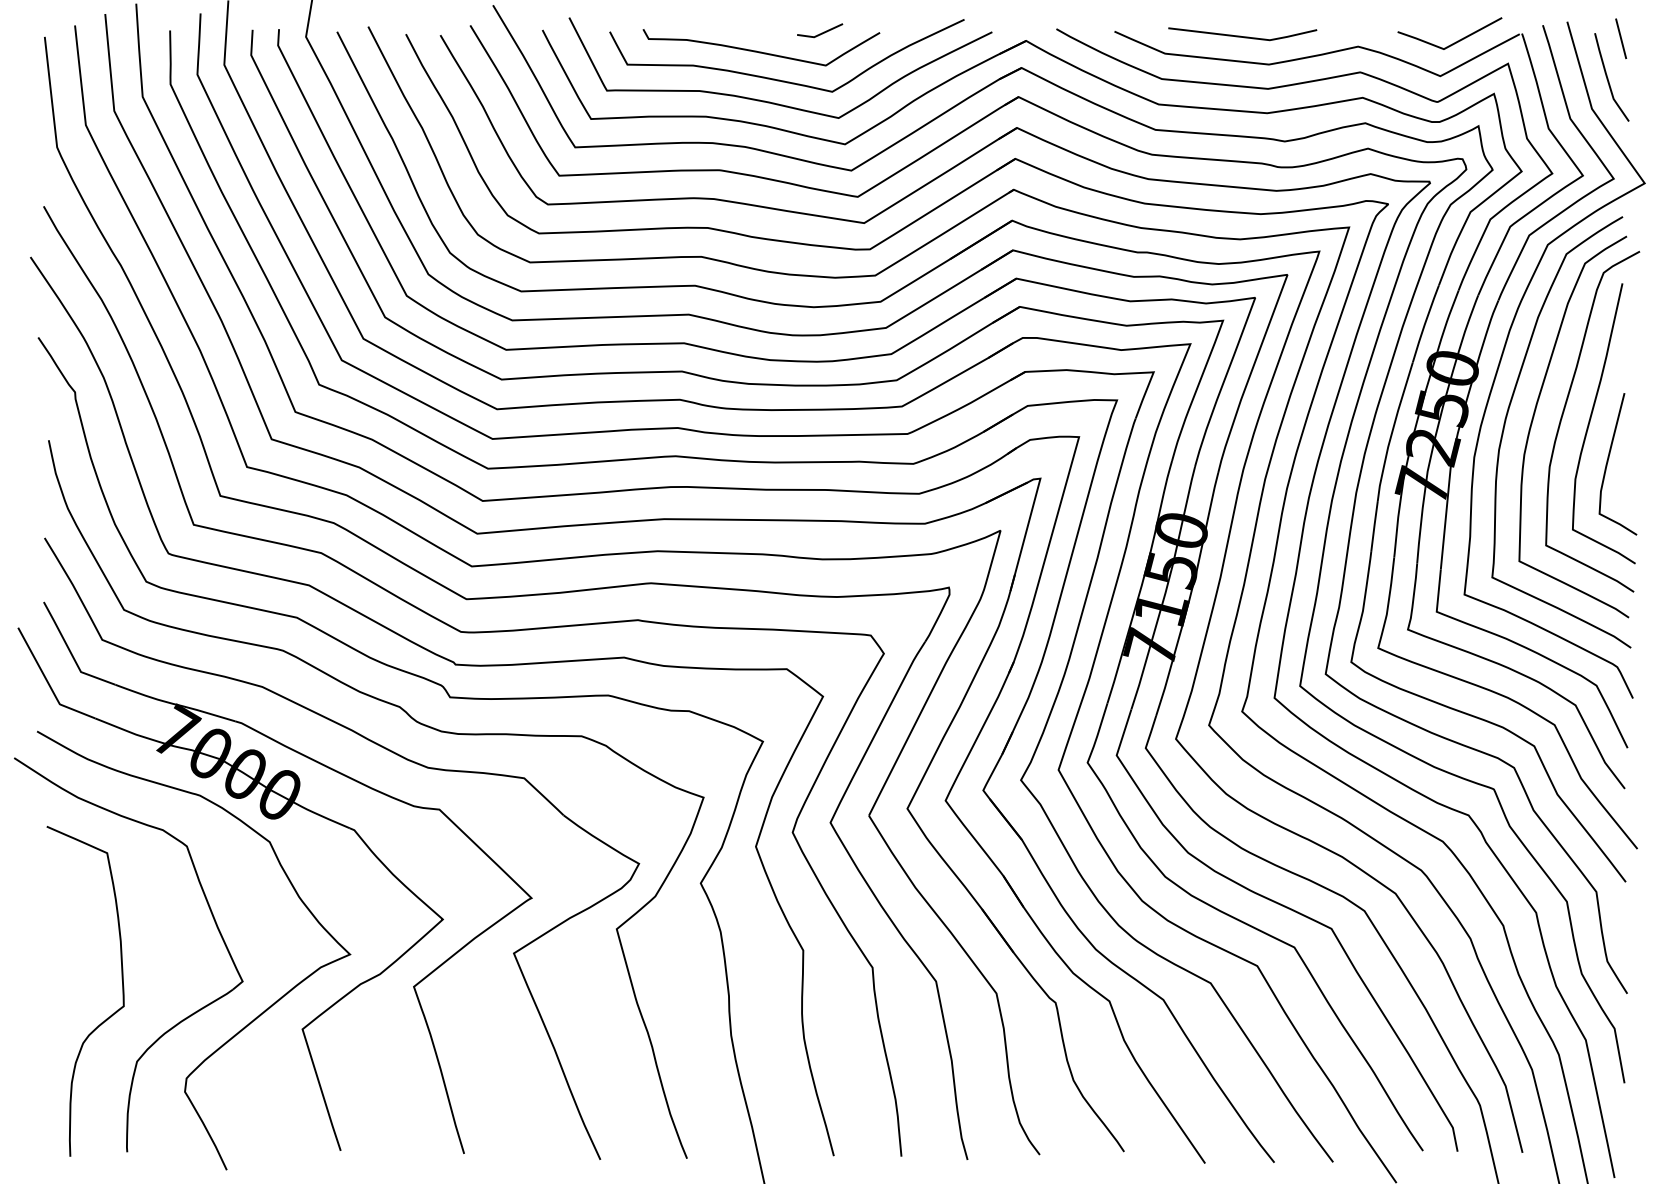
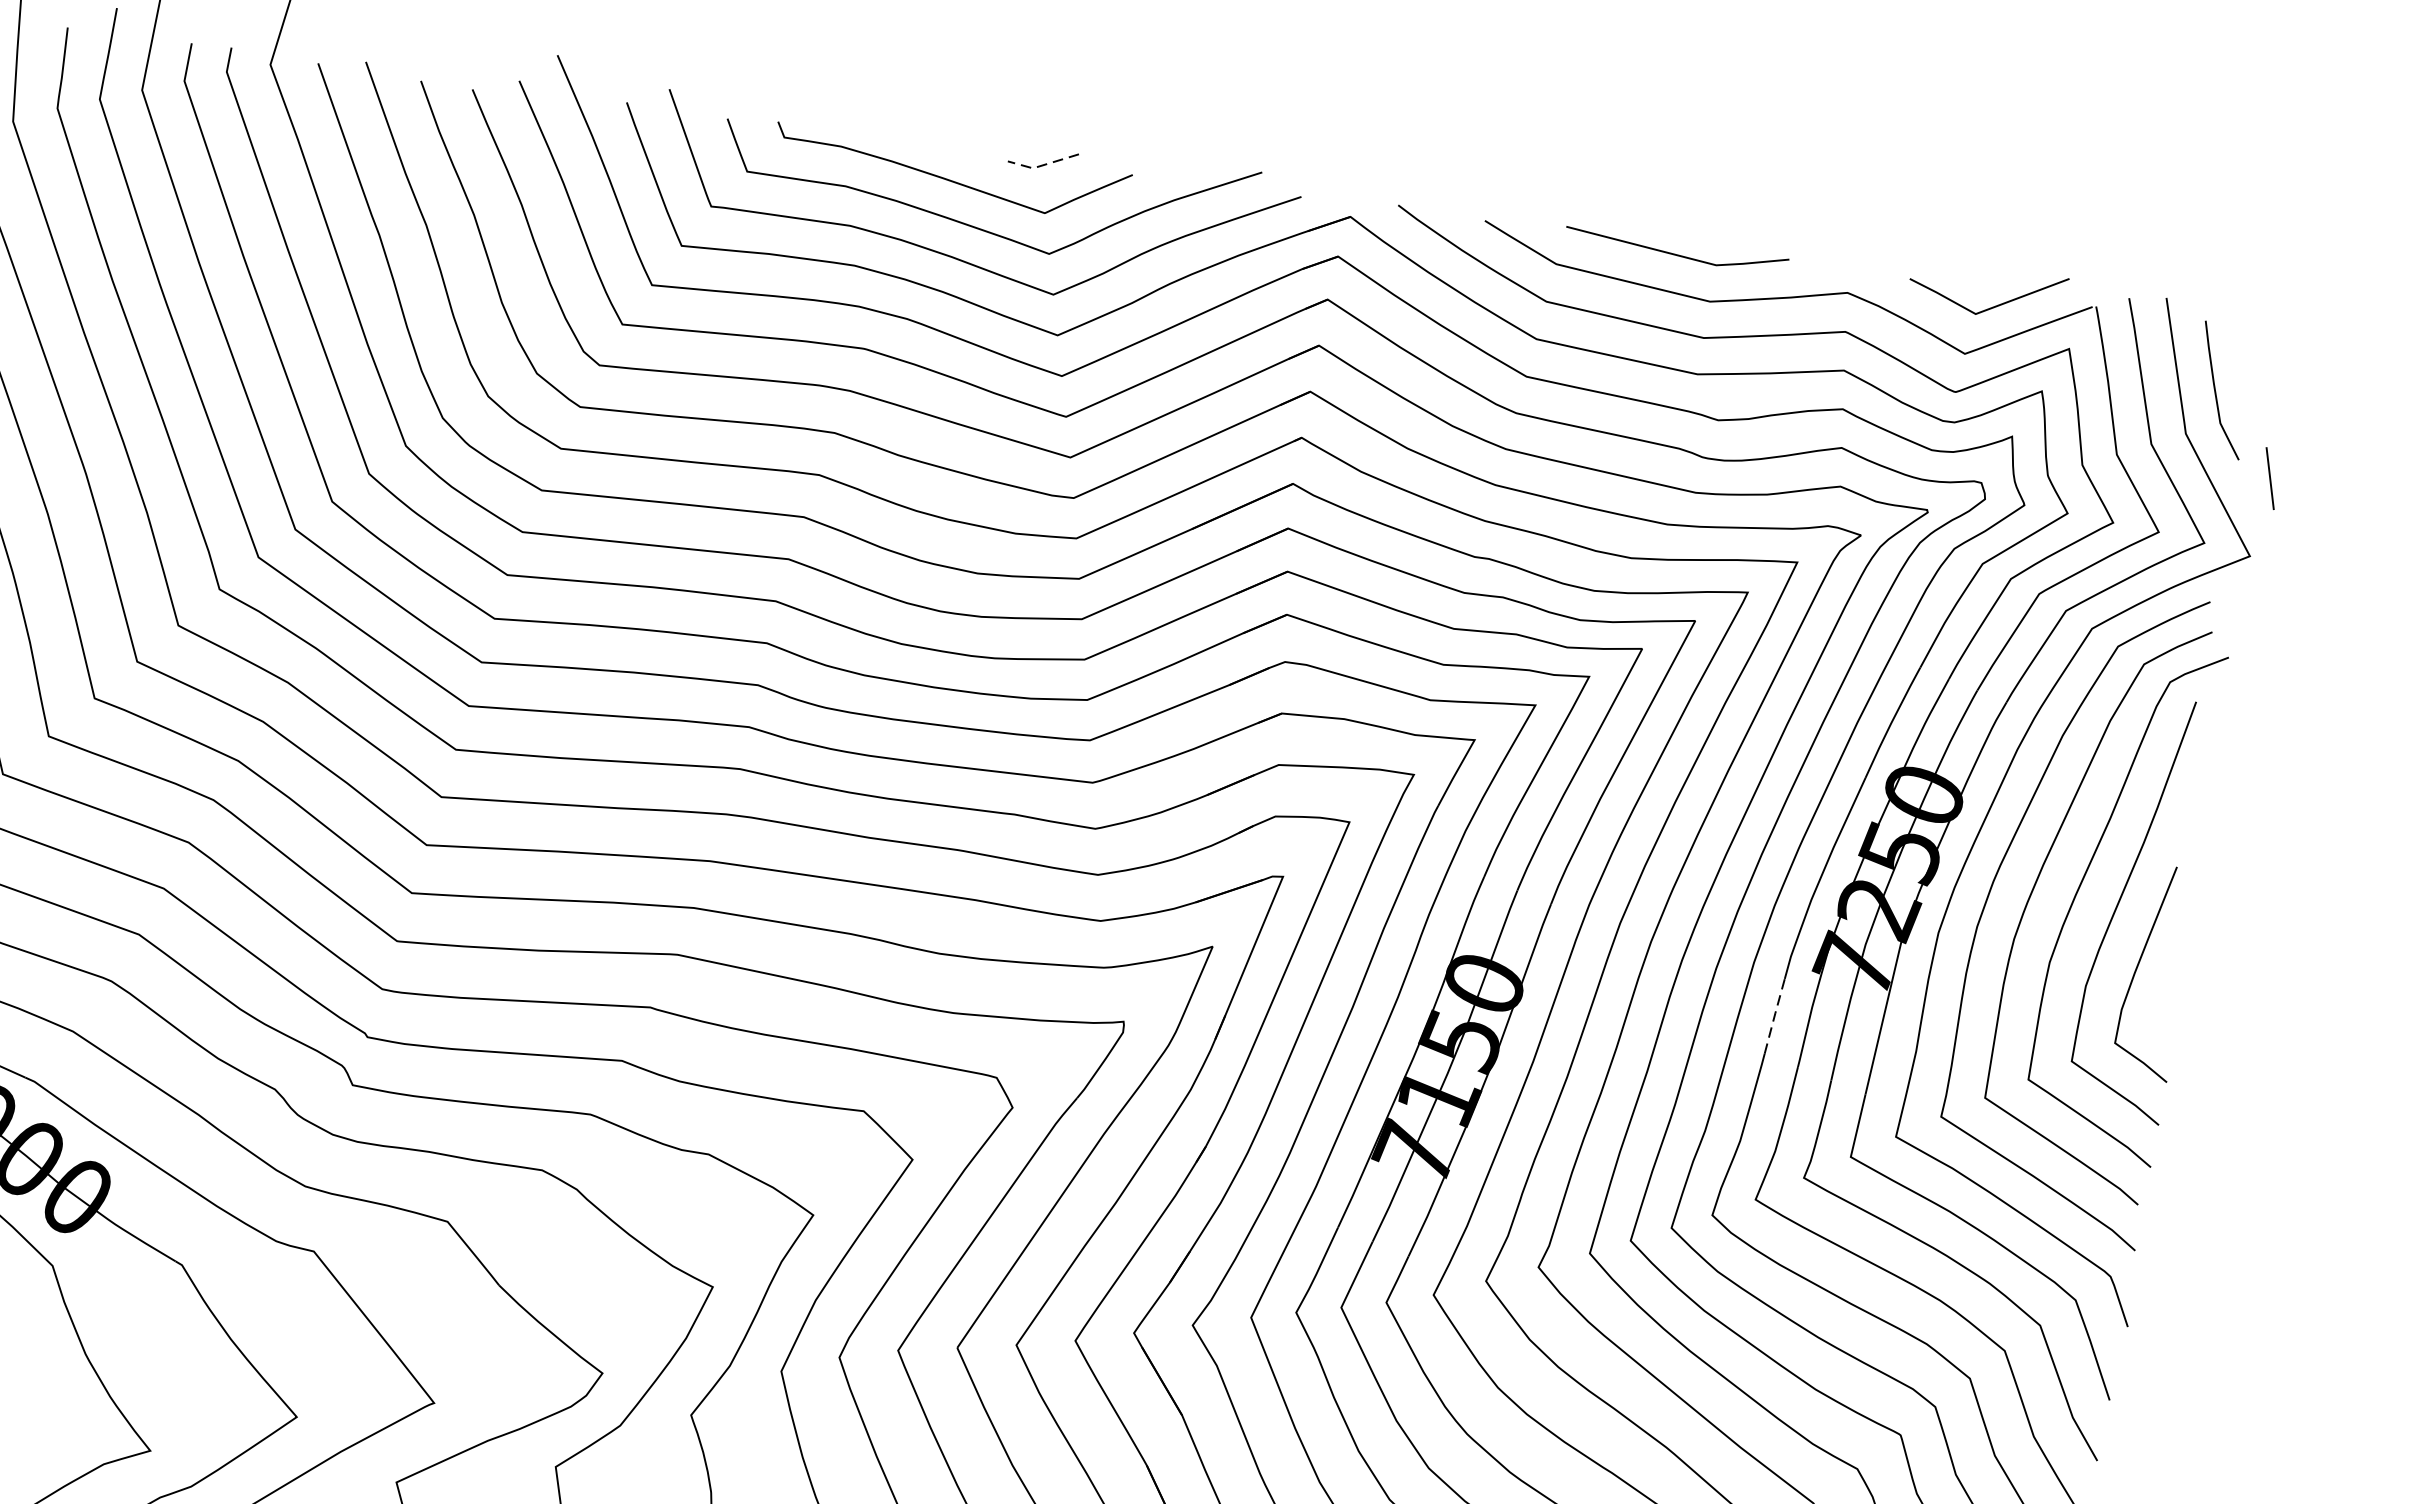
line: (819, 34) -> (1041, 165), solid -> dashed
line: (1621, 38) -> (2270, 478), moved
line: (1374, 525) -> (1774, 1014), solid -> dashed

